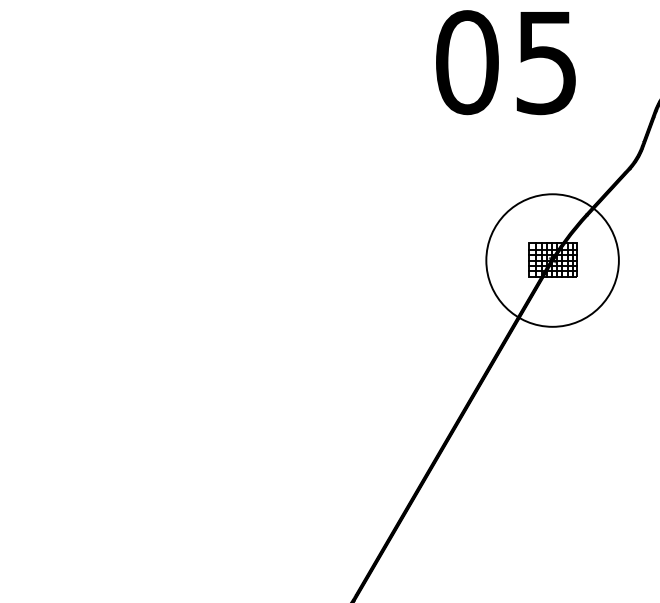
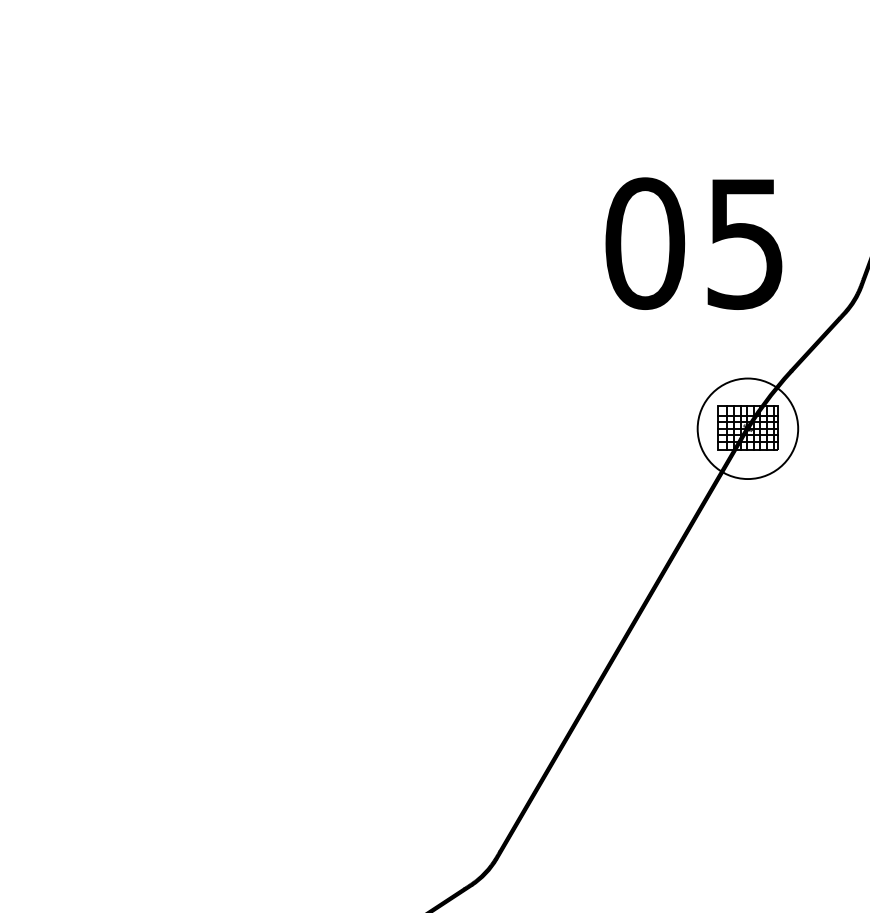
text: (505, 62) -> (693, 243), moved
circle: (552, 260) -> (747, 428), size x0.6

